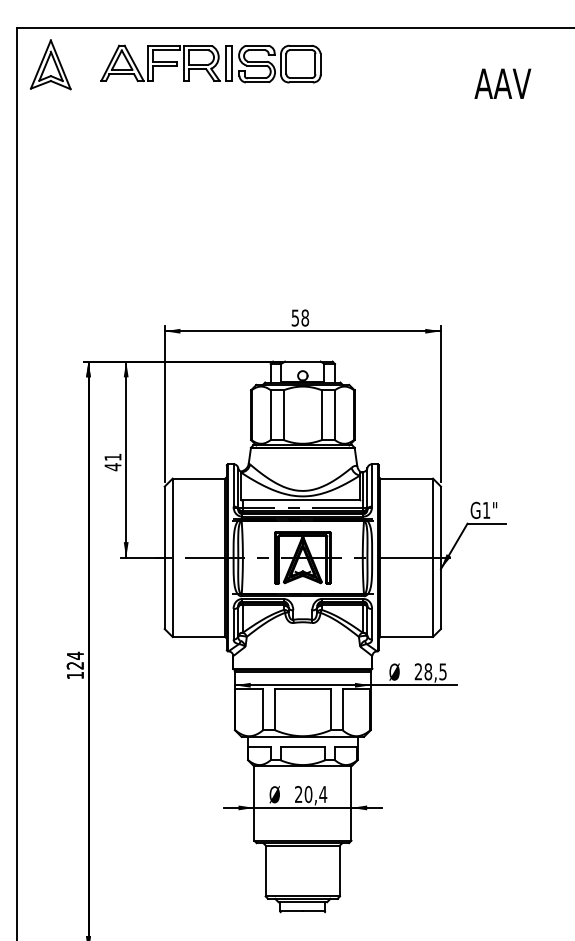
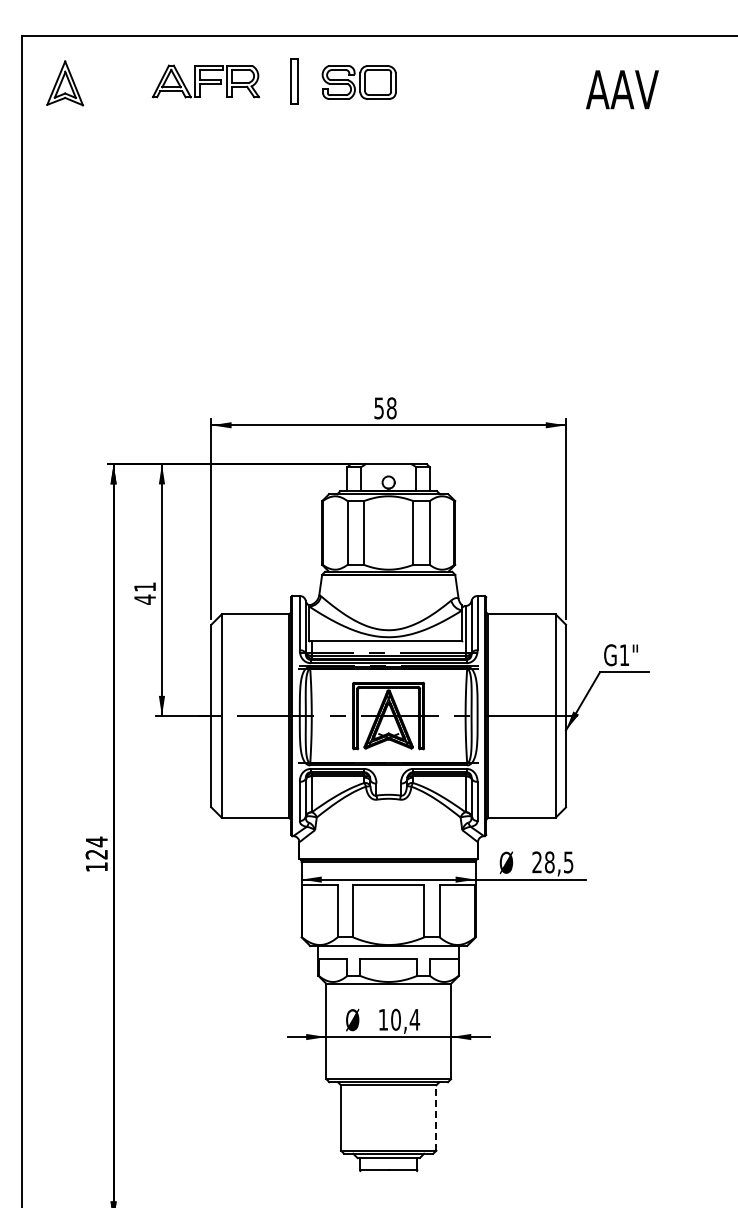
part: (160, 63) -> (205, 81), size x0.7
part: (50, 64) -> (64, 83), size x0.7
part: (280, 64) -> (359, 82), size x0.7
text: (502, 83) -> (622, 89), moved
text: (298, 794) -> (382, 1019), 20,4 -> 10,4
line: (340, 870) -> (436, 1117), solid -> dashed

